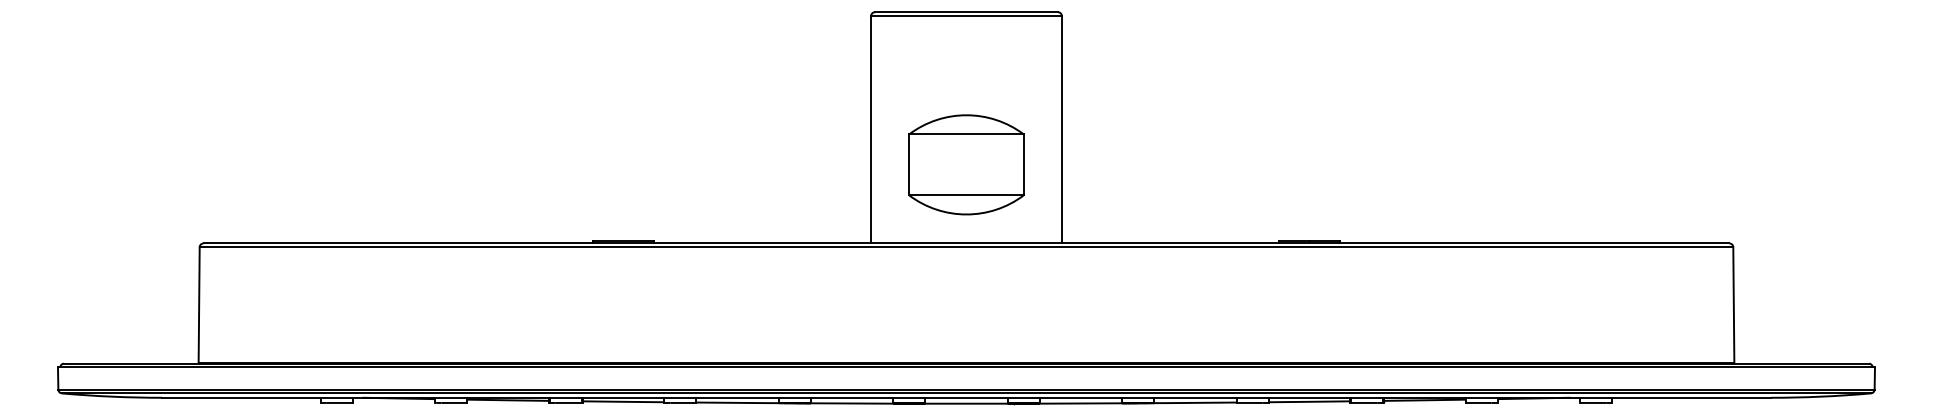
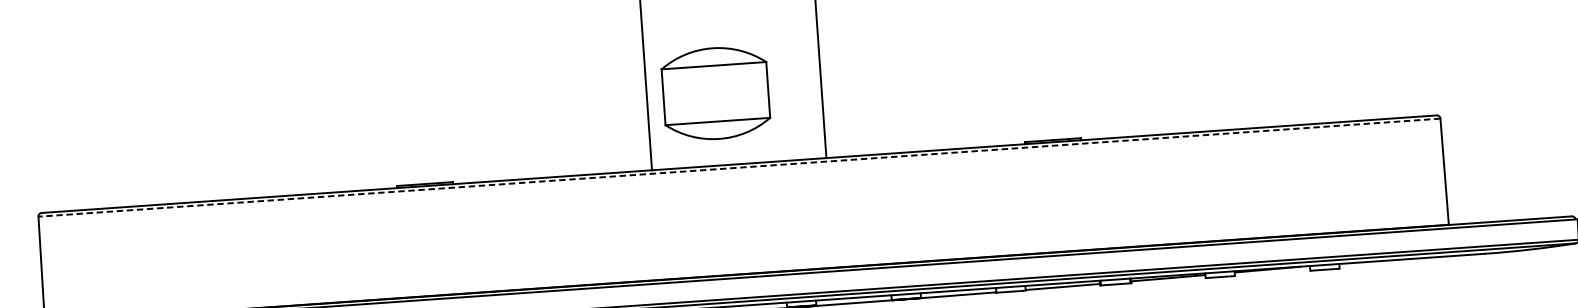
part: (966, 164) -> (715, 93), moved
line: (966, 247) -> (739, 167), solid -> dashed

